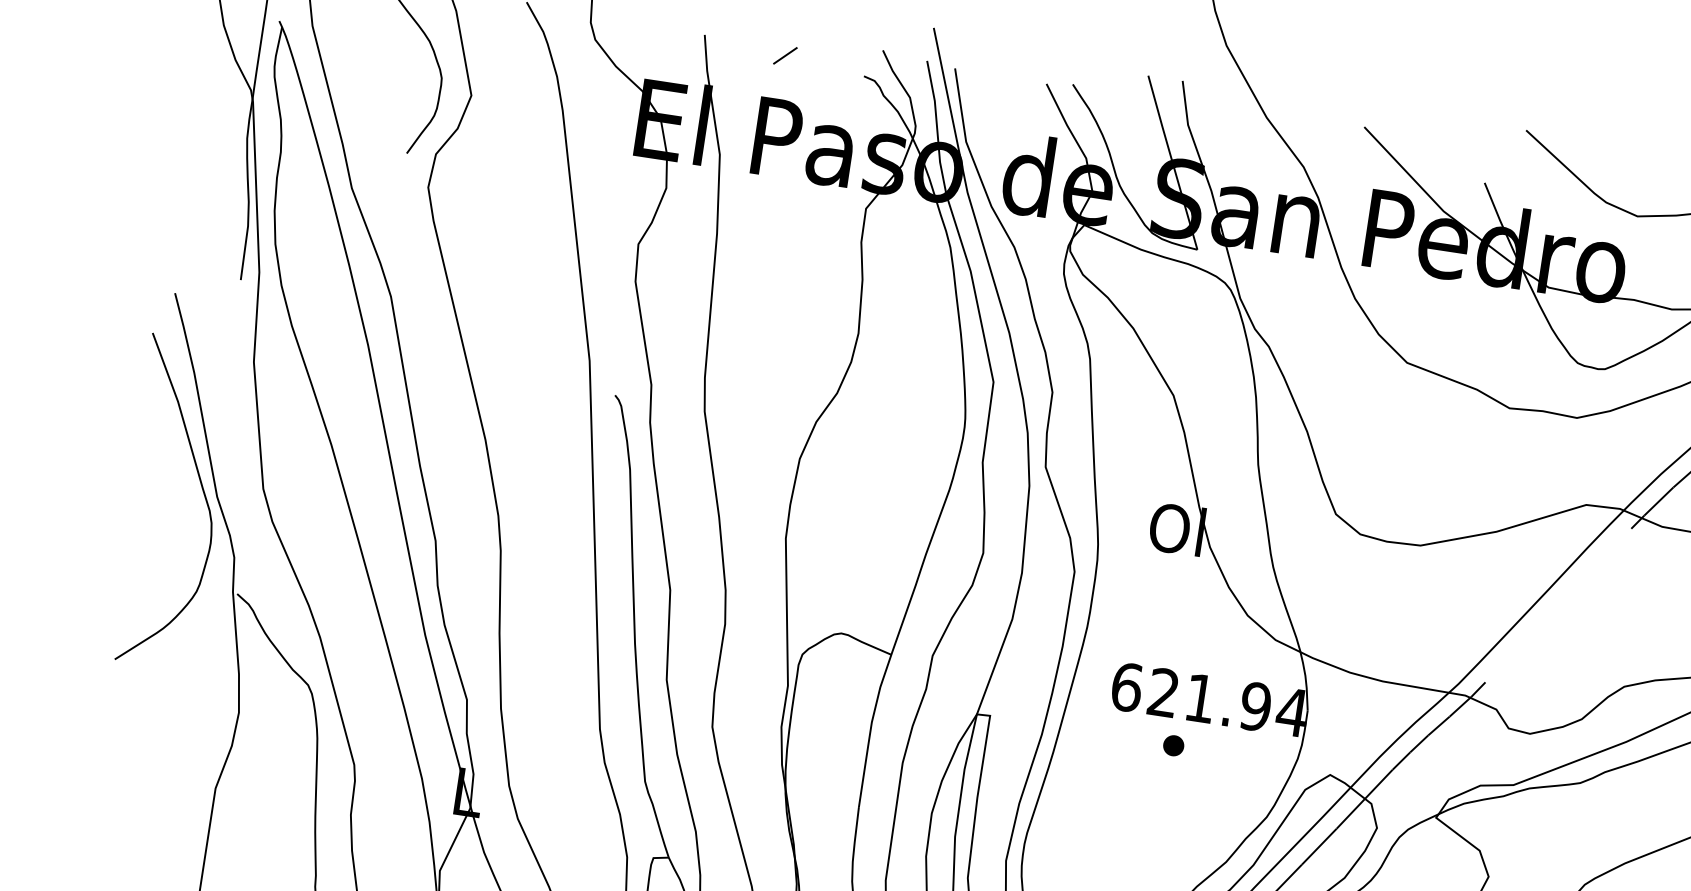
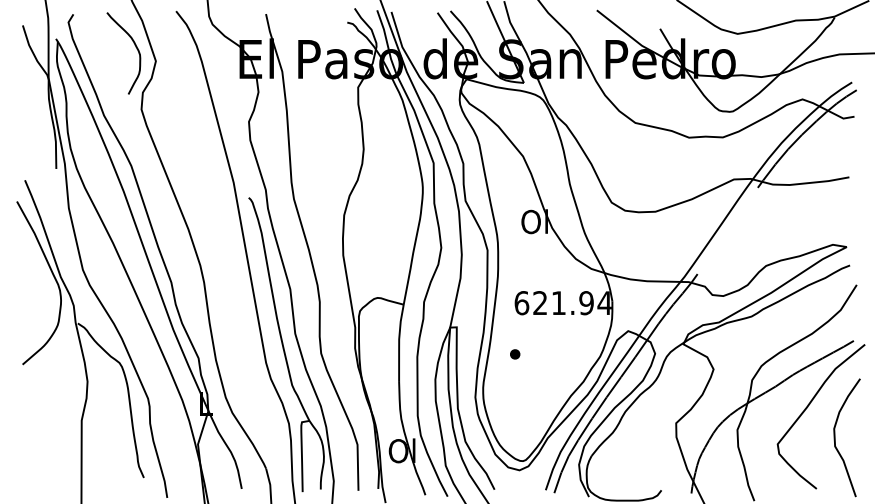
line: (783, 55) -> (306, 18), removed
part: (1174, 746) -> (515, 354), moved

